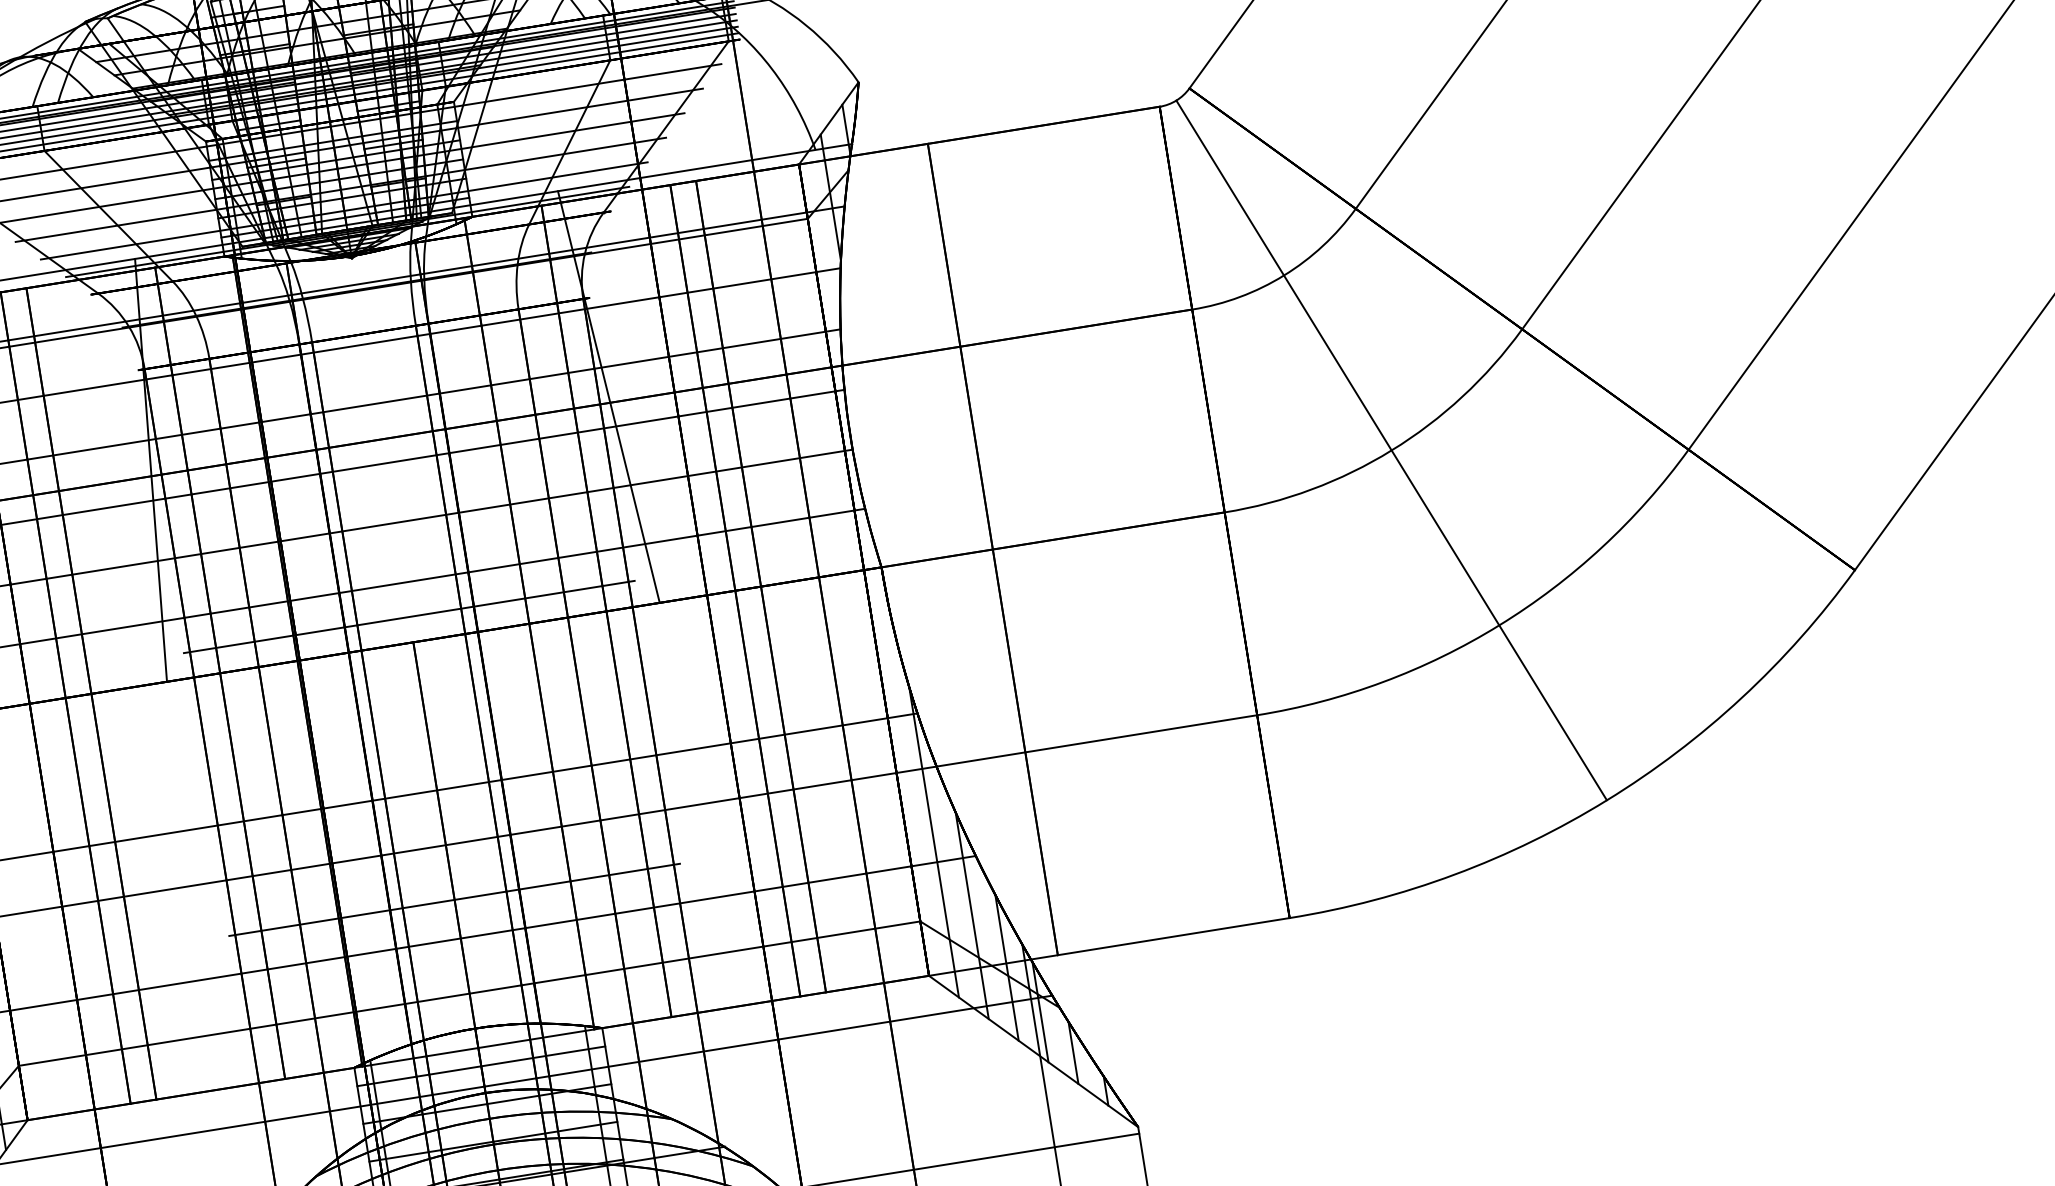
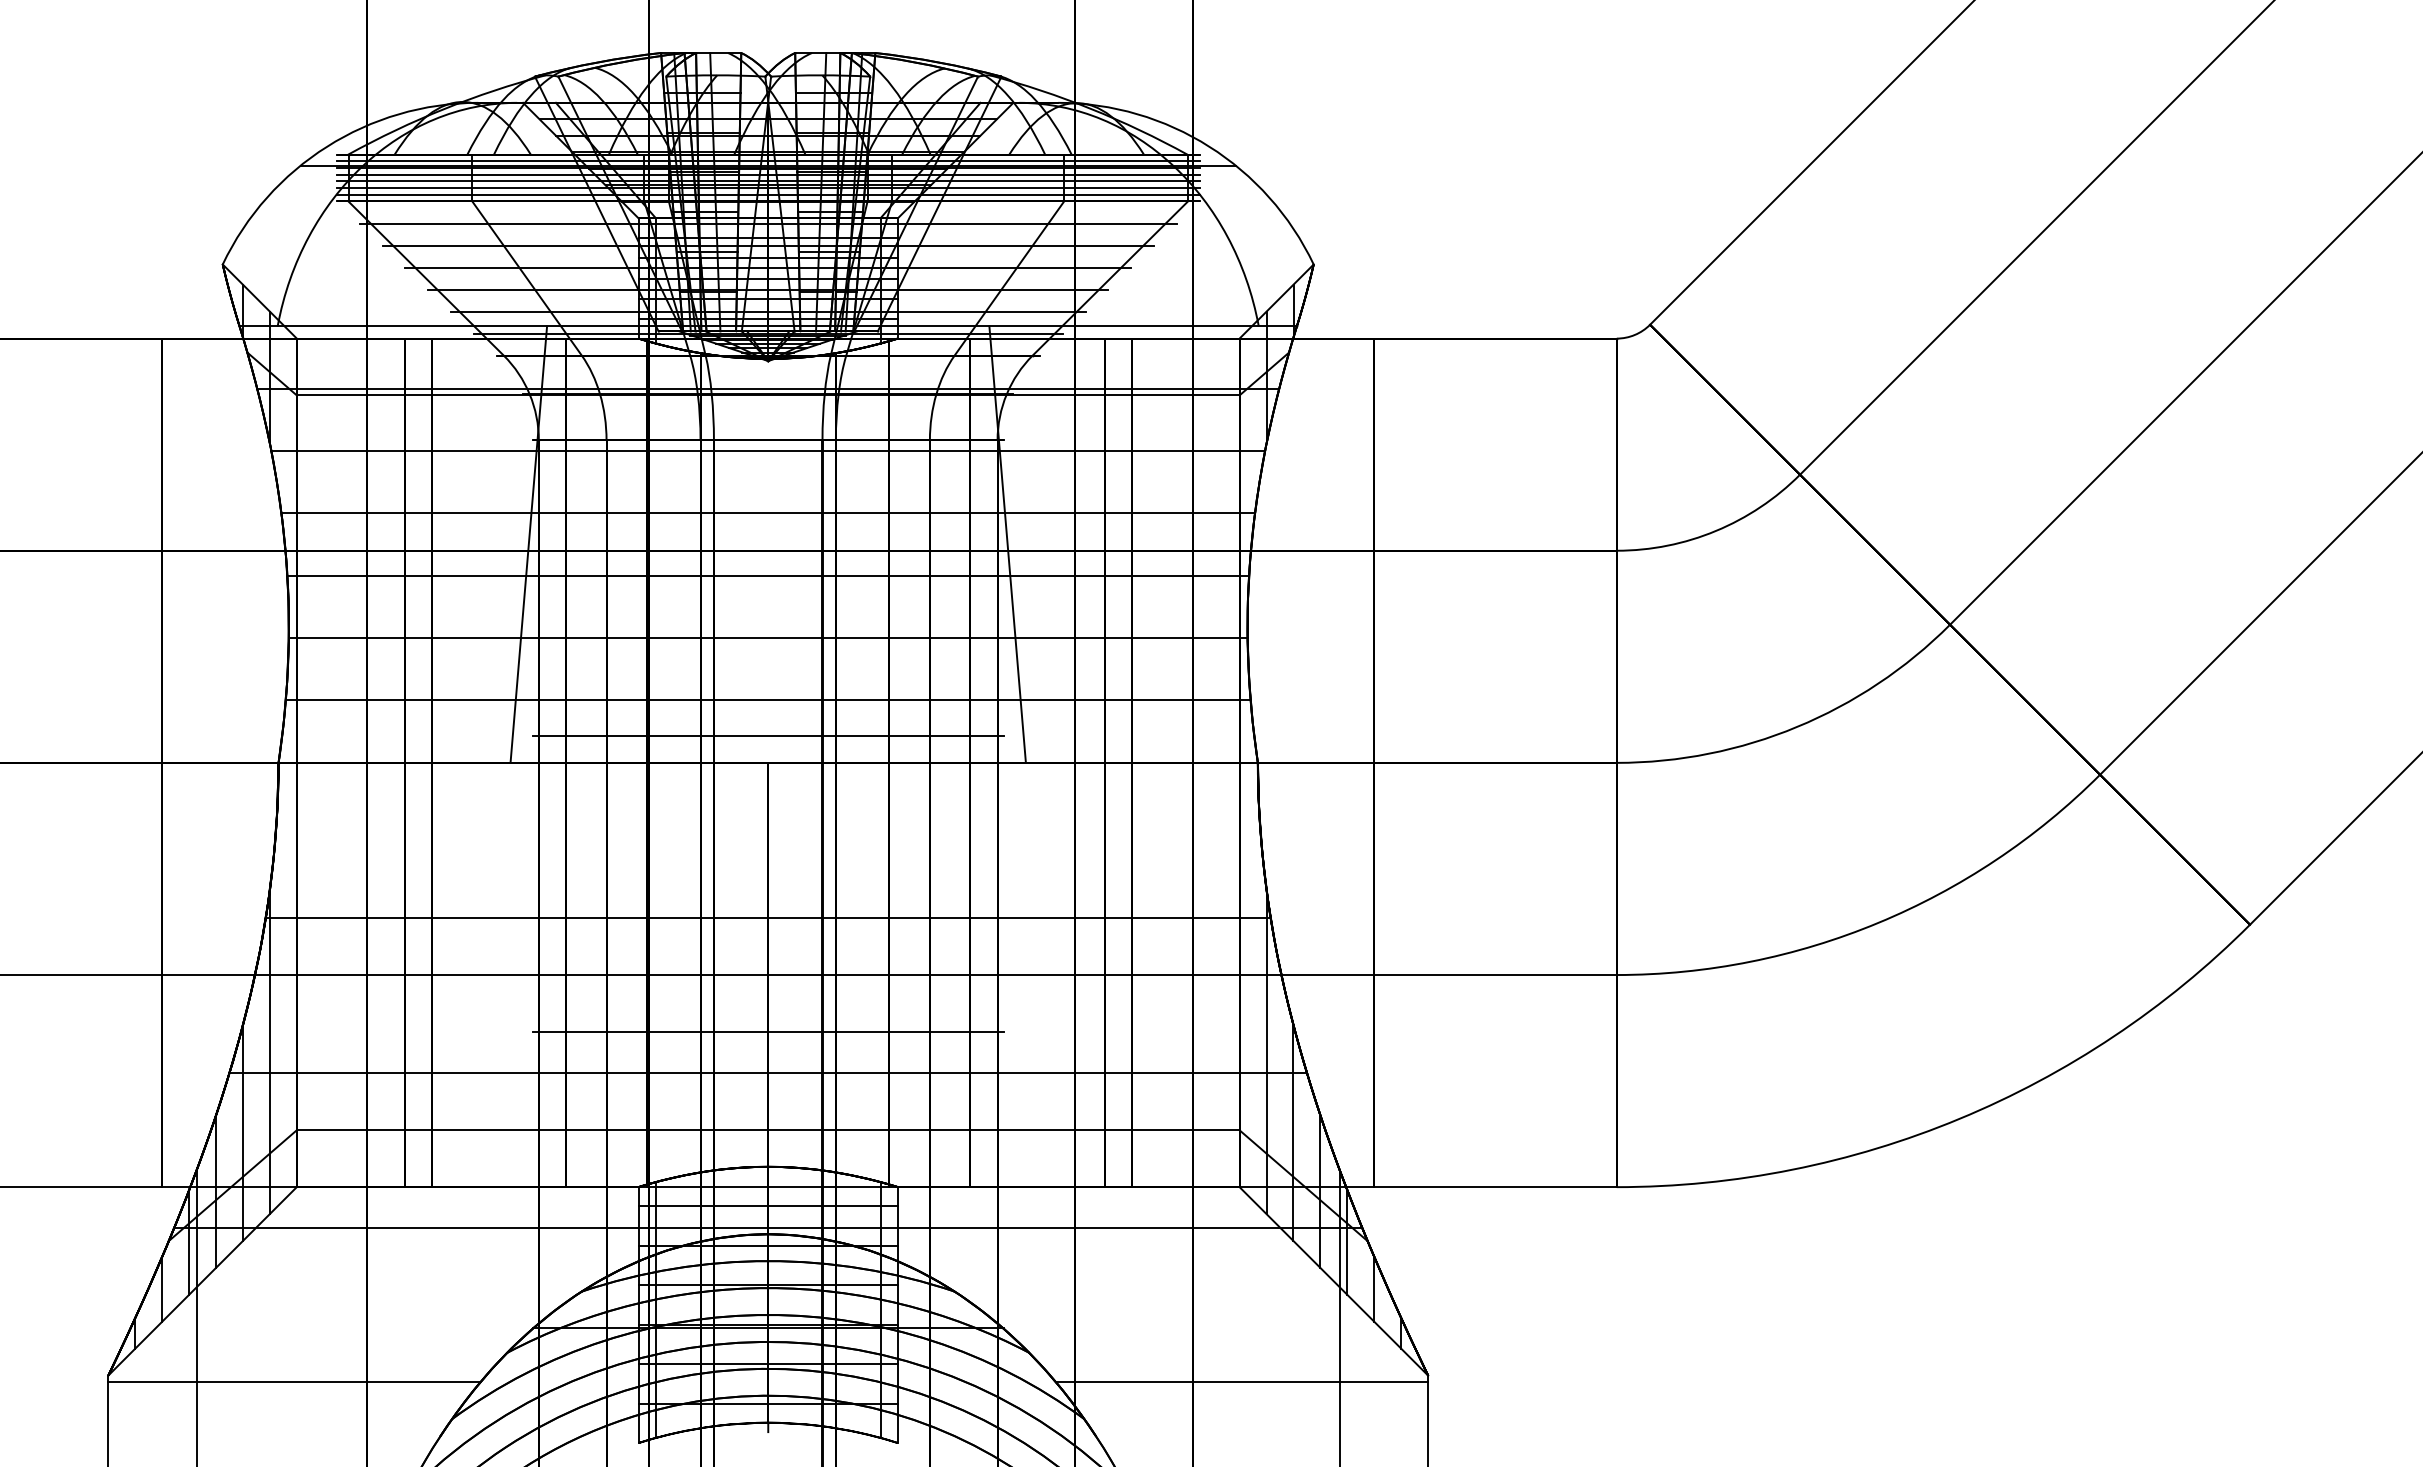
line: (1390, 450) -> (1796, 726), removed

